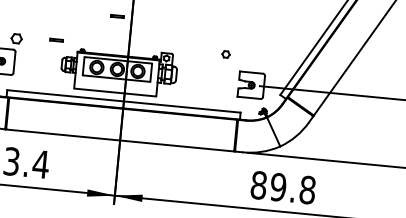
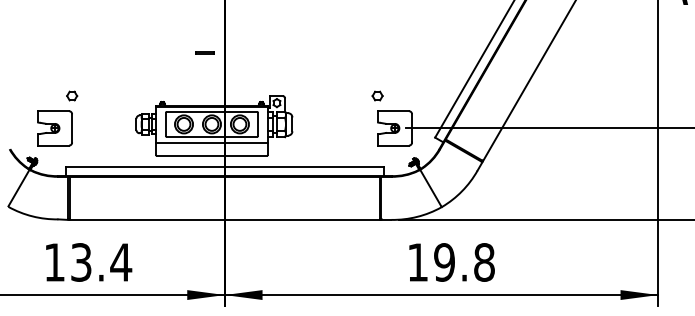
part: (17, 38) -> (72, 95), size x0.71
line: (56, 39) -> (125, 92), removed
part: (226, 54) -> (377, 95), moved
line: (115, 82) -> (211, 142), added
text: (258, 185) -> (417, 262), 89.8 -> 19.8

